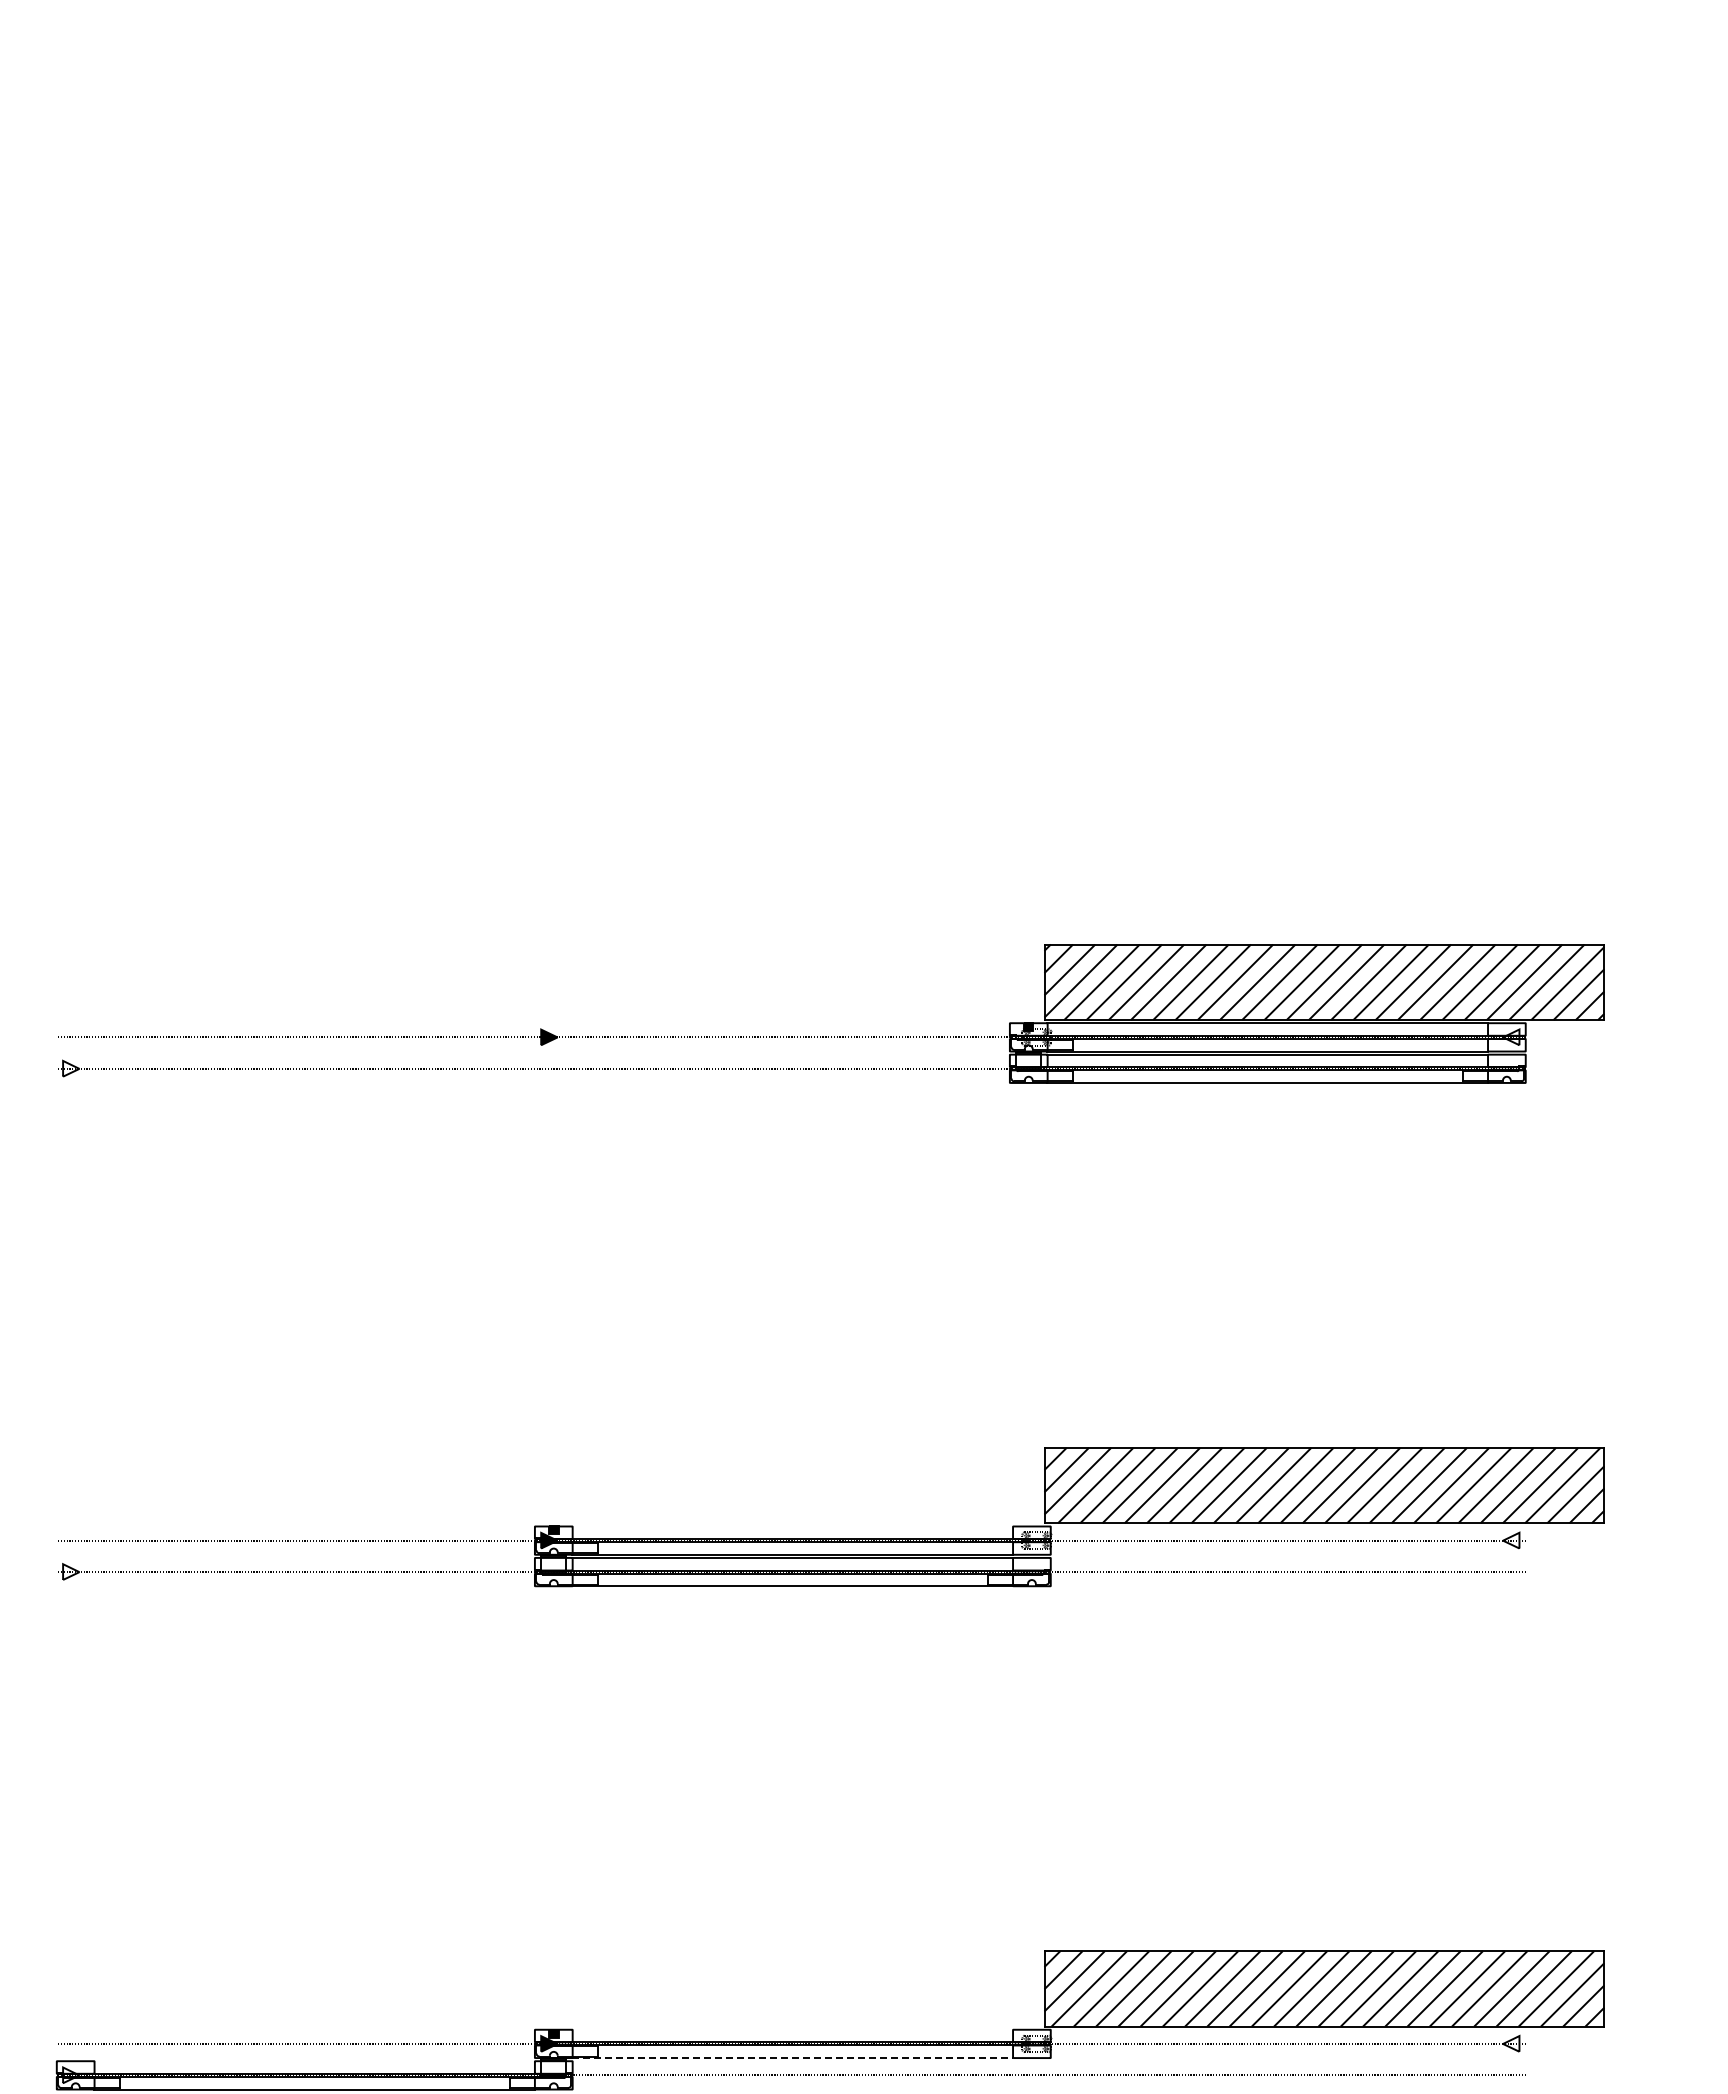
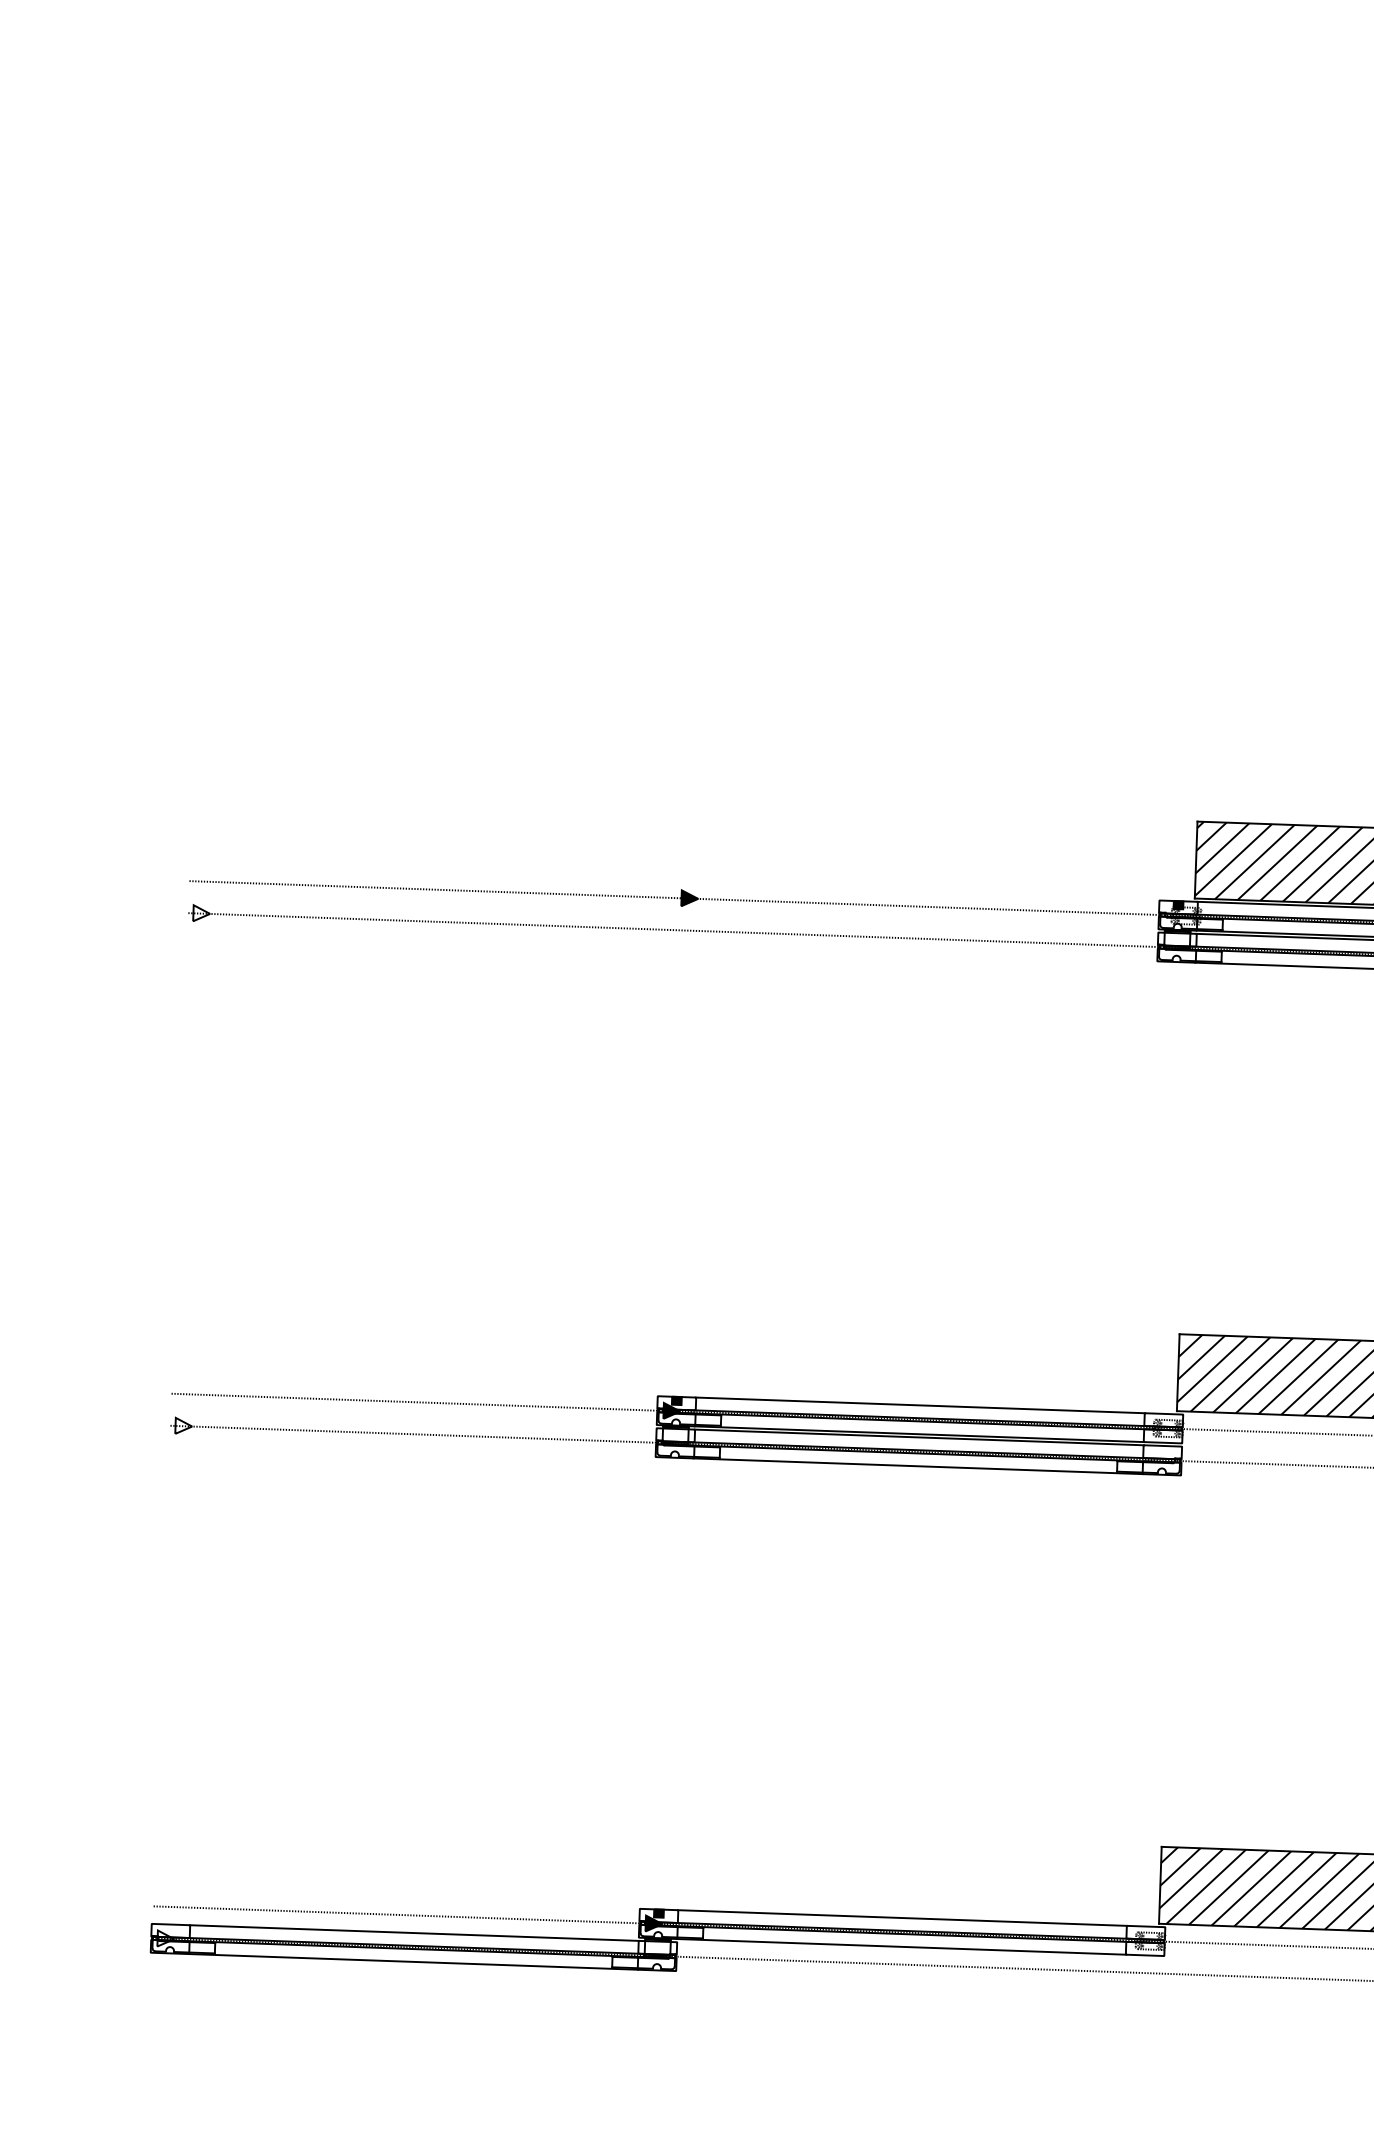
line: (792, 1526) -> (920, 1405), added
line: (792, 2029) -> (902, 1917), added
line: (792, 2058) -> (901, 1947), dashed -> solid
line: (314, 2061) -> (414, 1933), added

